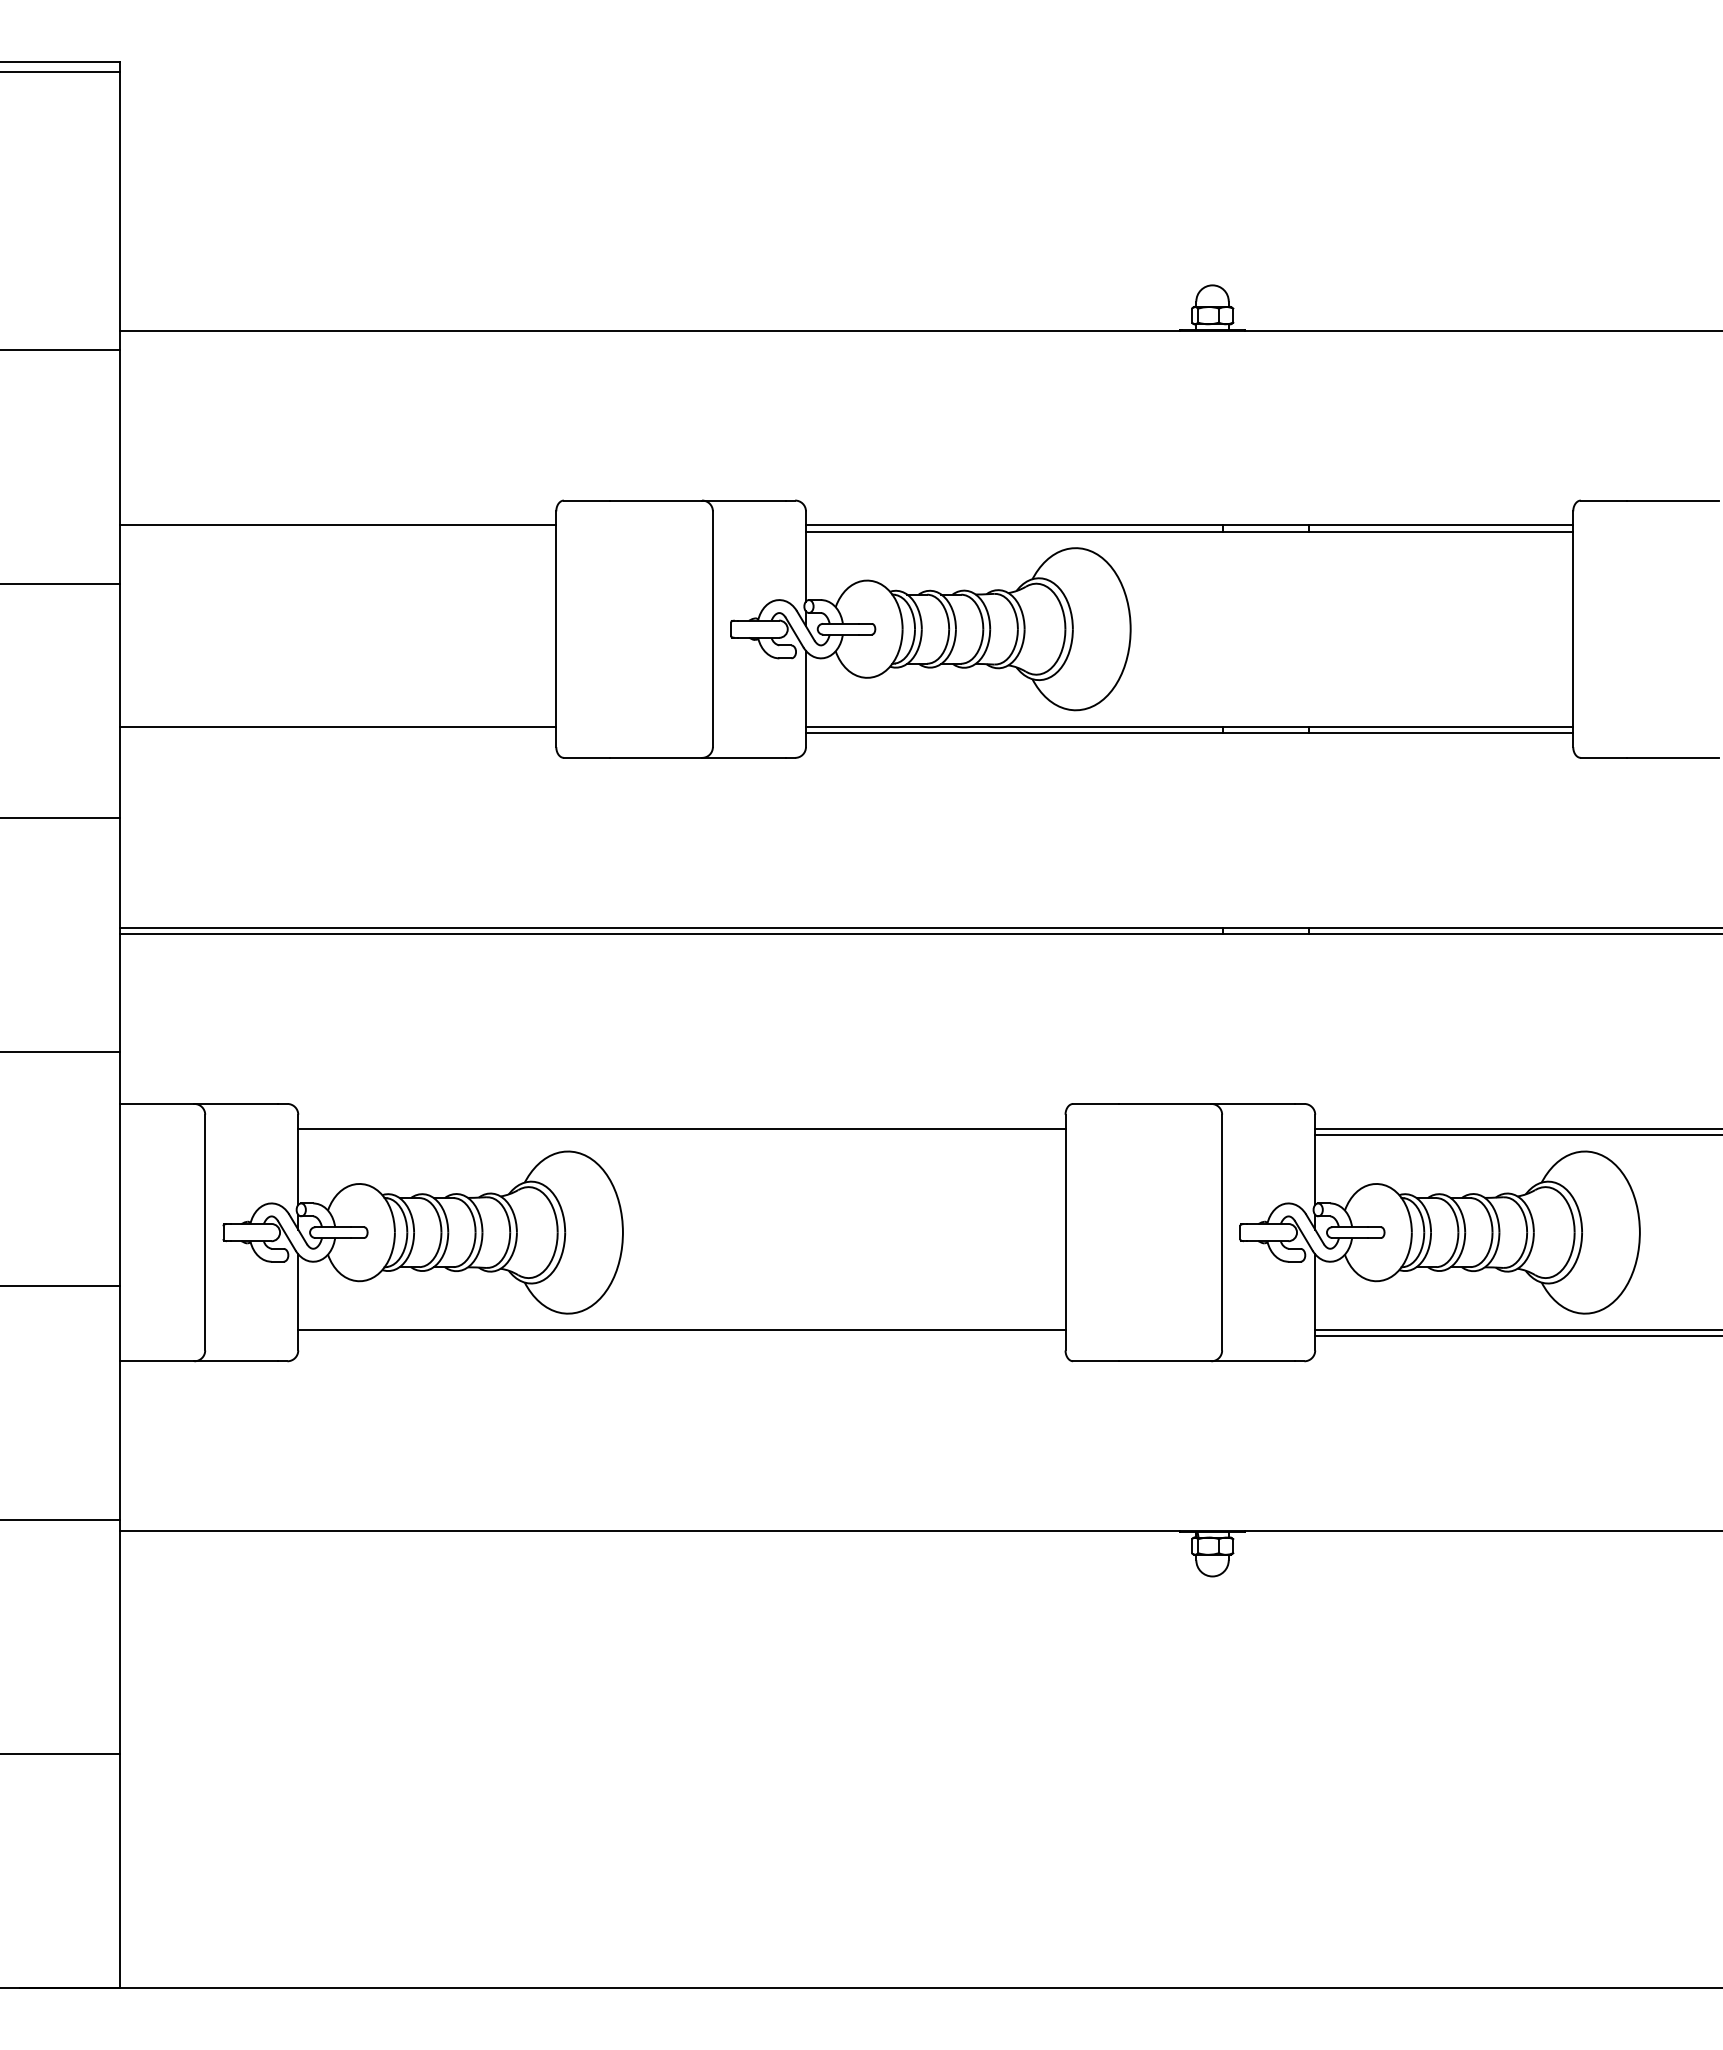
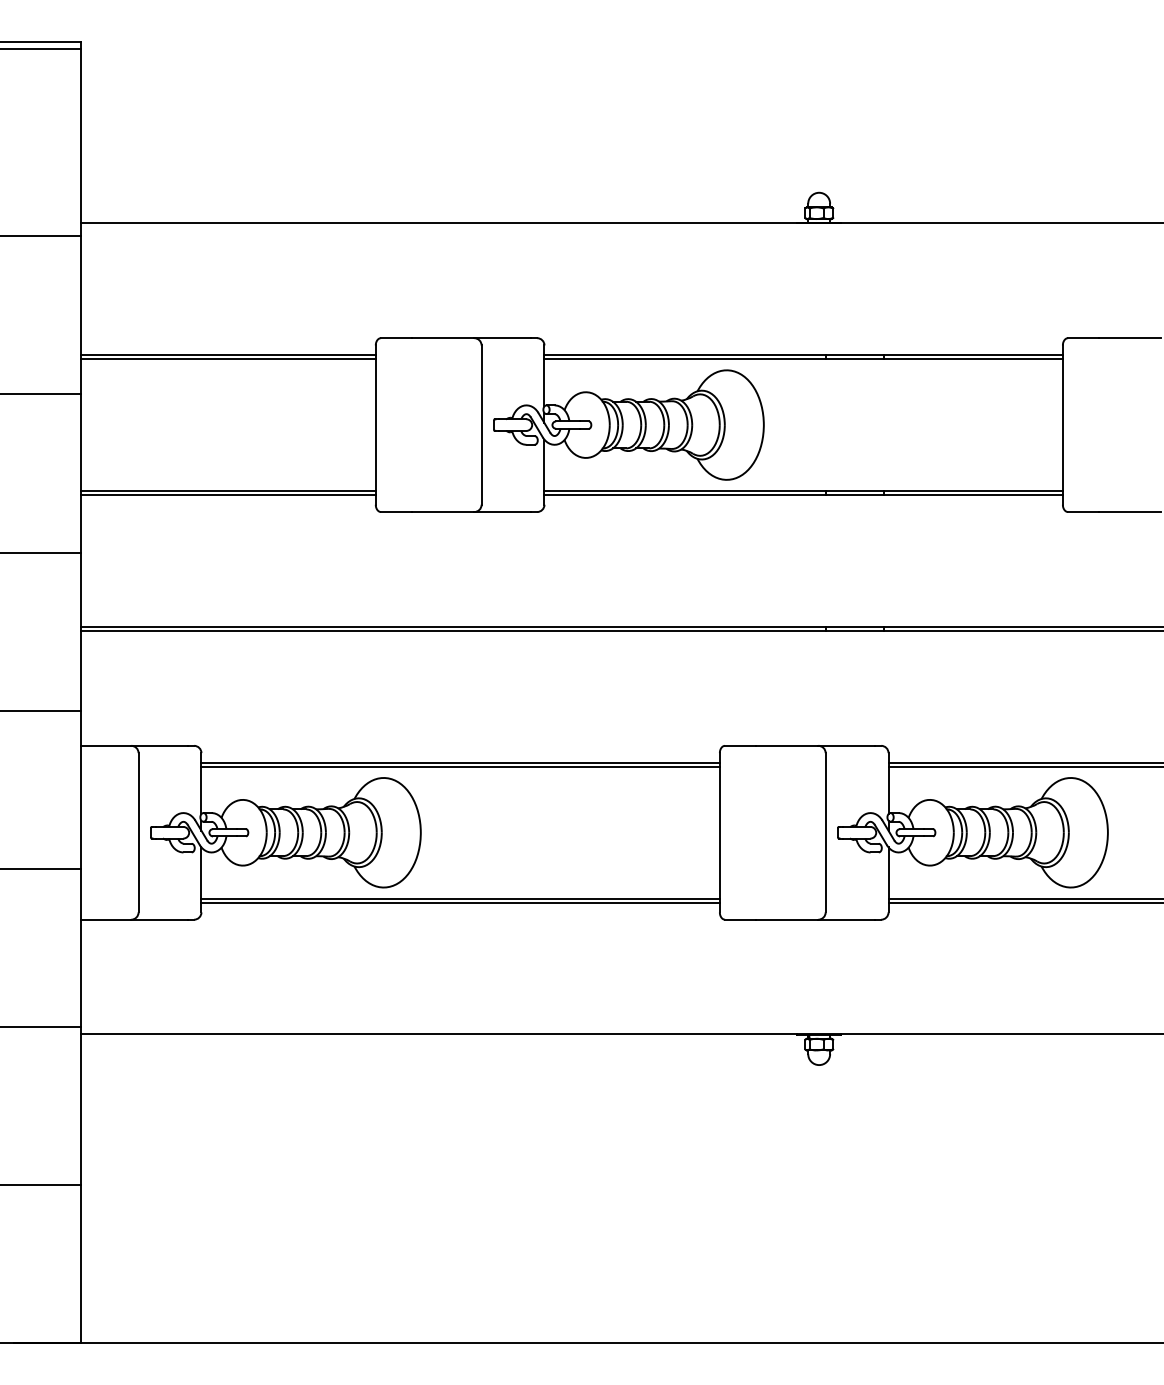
line: (336, 532) -> (227, 359), added
line: (336, 733) -> (227, 495), added
line: (681, 1136) -> (460, 767), added
line: (681, 1335) -> (460, 902), added

